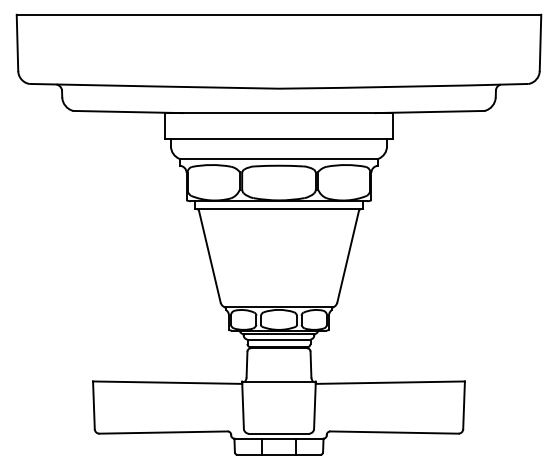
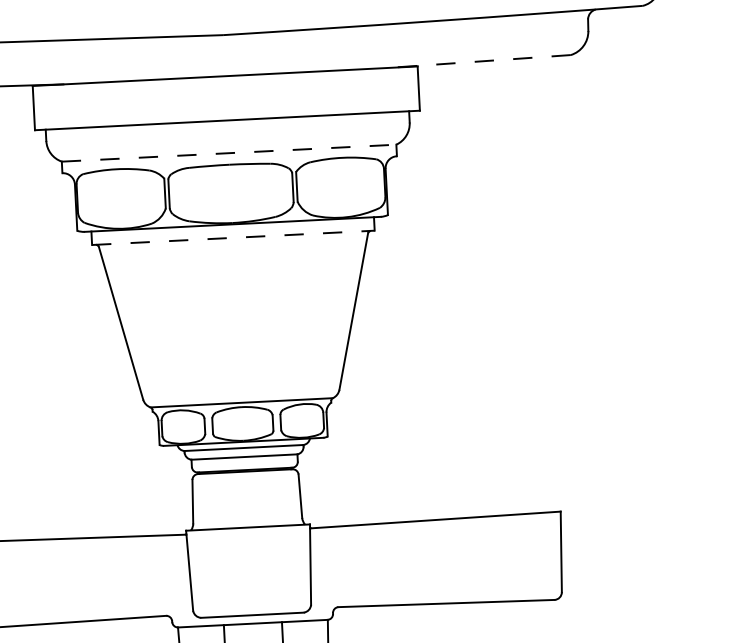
line: (429, 112) -> (478, 62), solid -> dashed
line: (279, 158) -> (229, 152), solid -> dashed
line: (279, 209) -> (234, 238), solid -> dashed

